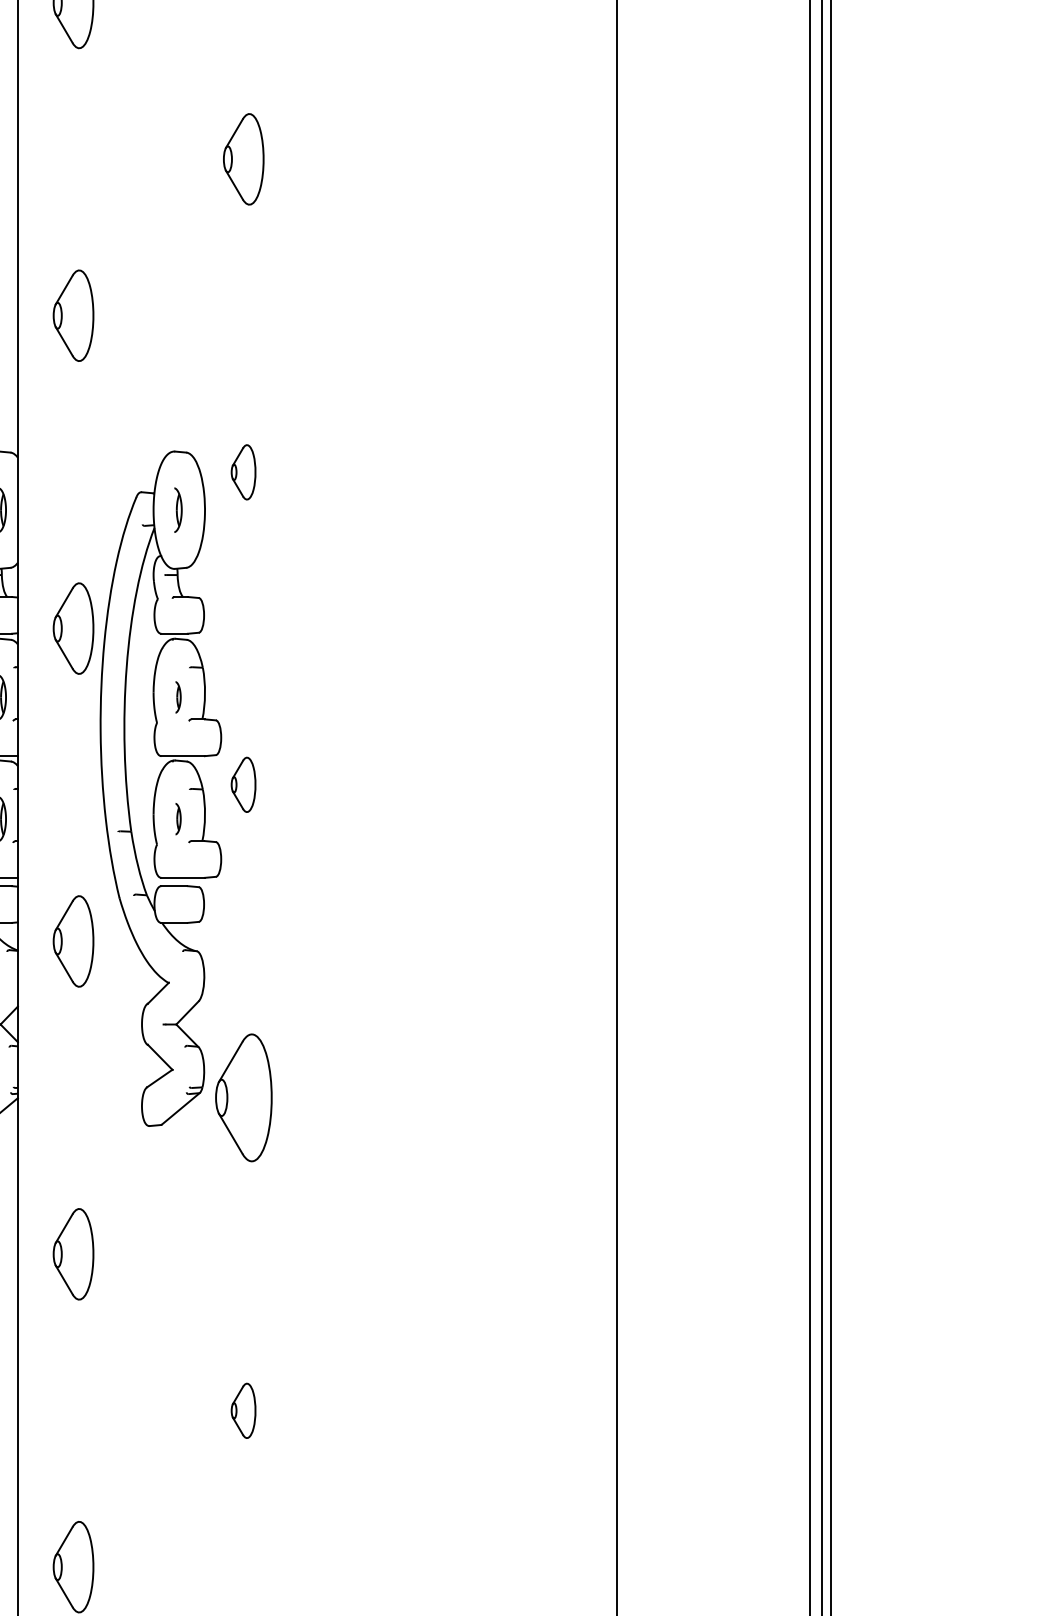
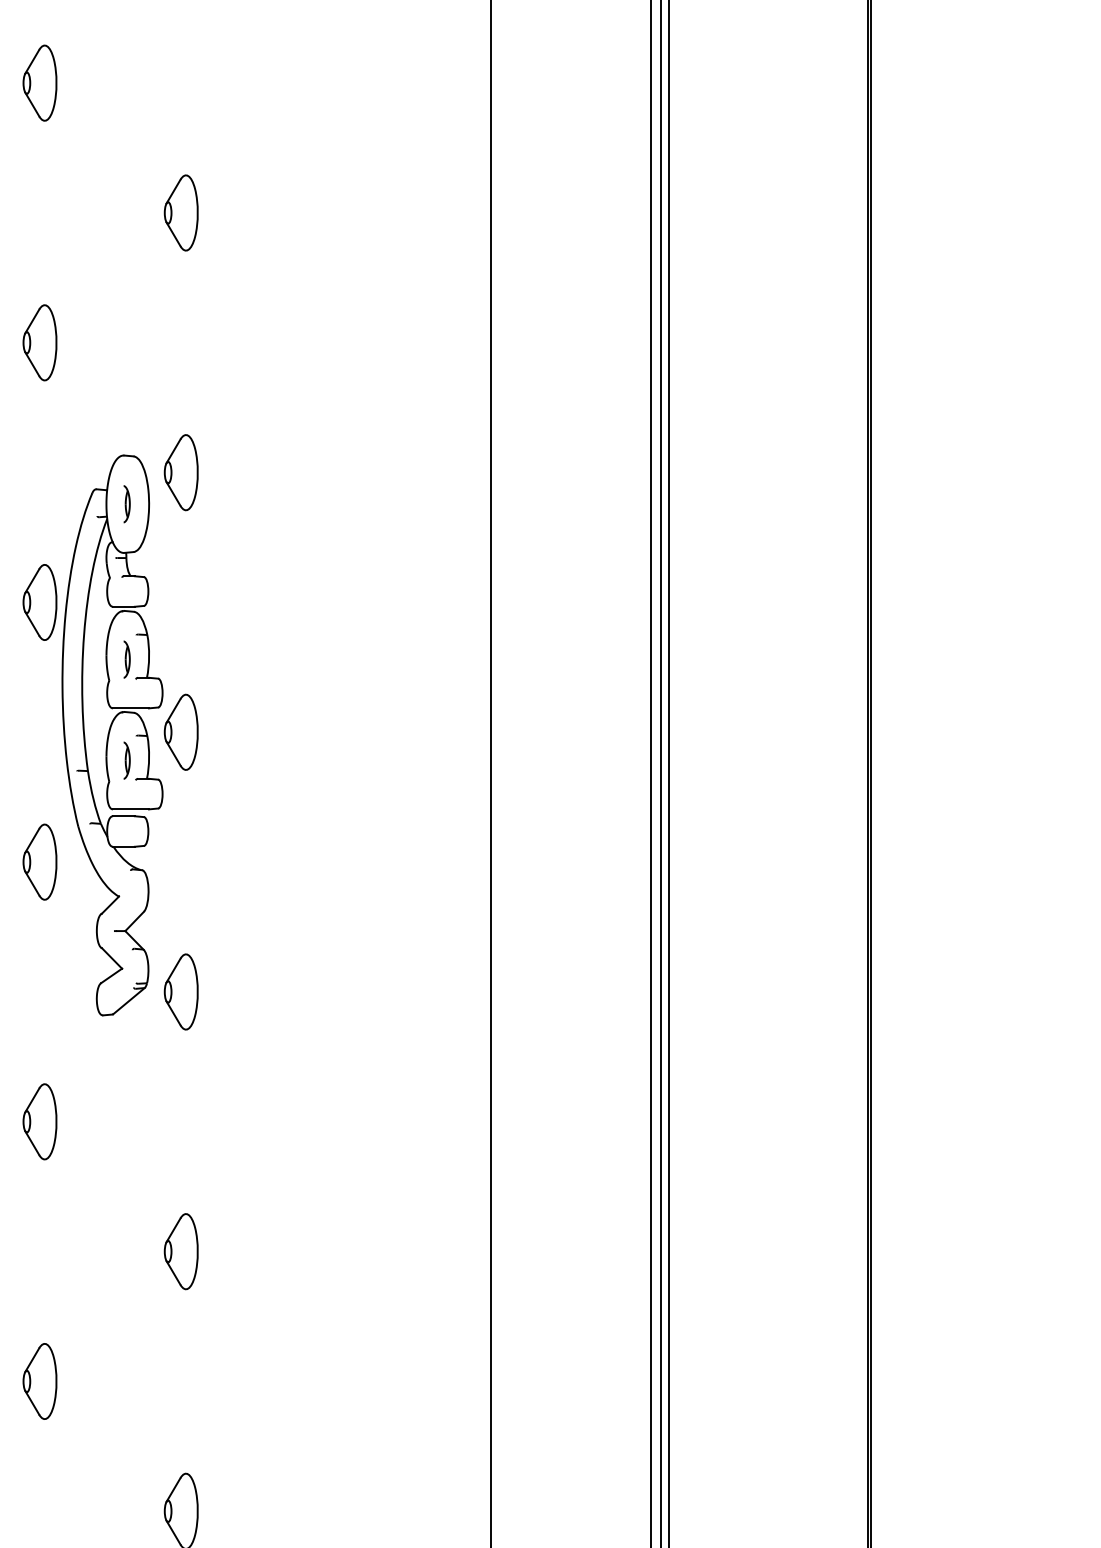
part: (242, 471) -> (180, 472), size x1.67
part: (177, 697) -> (126, 659), size x1.43
part: (242, 784) -> (180, 731), size x1.67
part: (177, 818) -> (126, 760), size x1.43
part: (242, 1097) -> (180, 991), size x0.71
part: (242, 1410) -> (180, 1251), size x1.67

